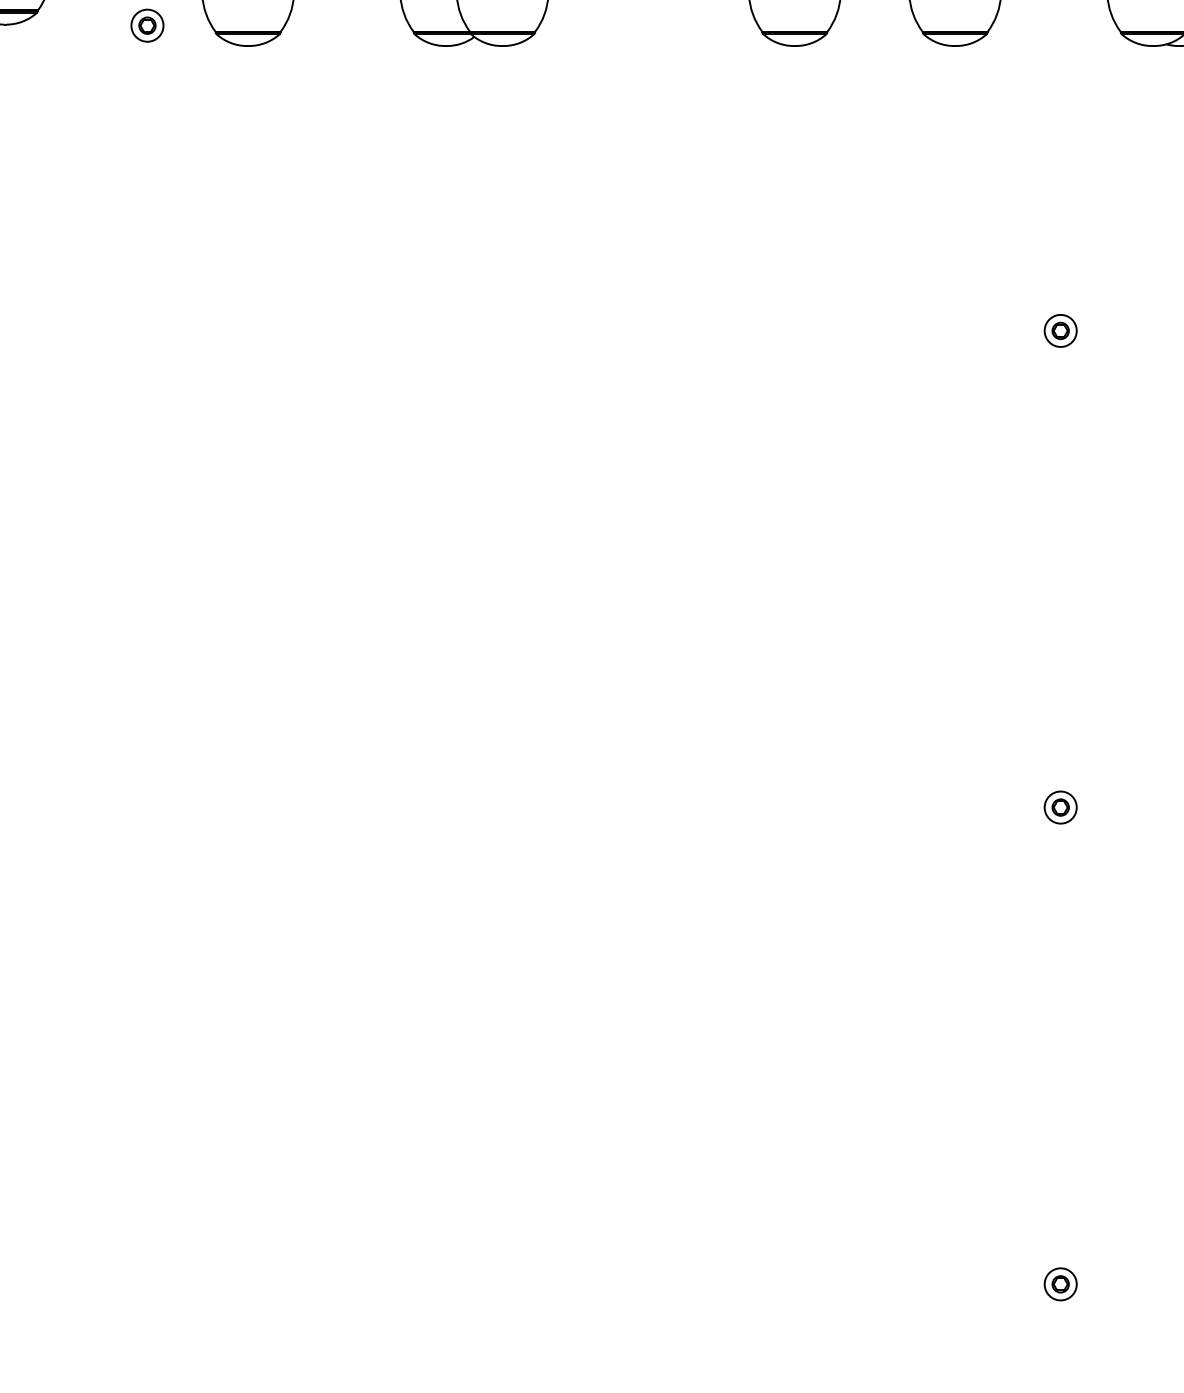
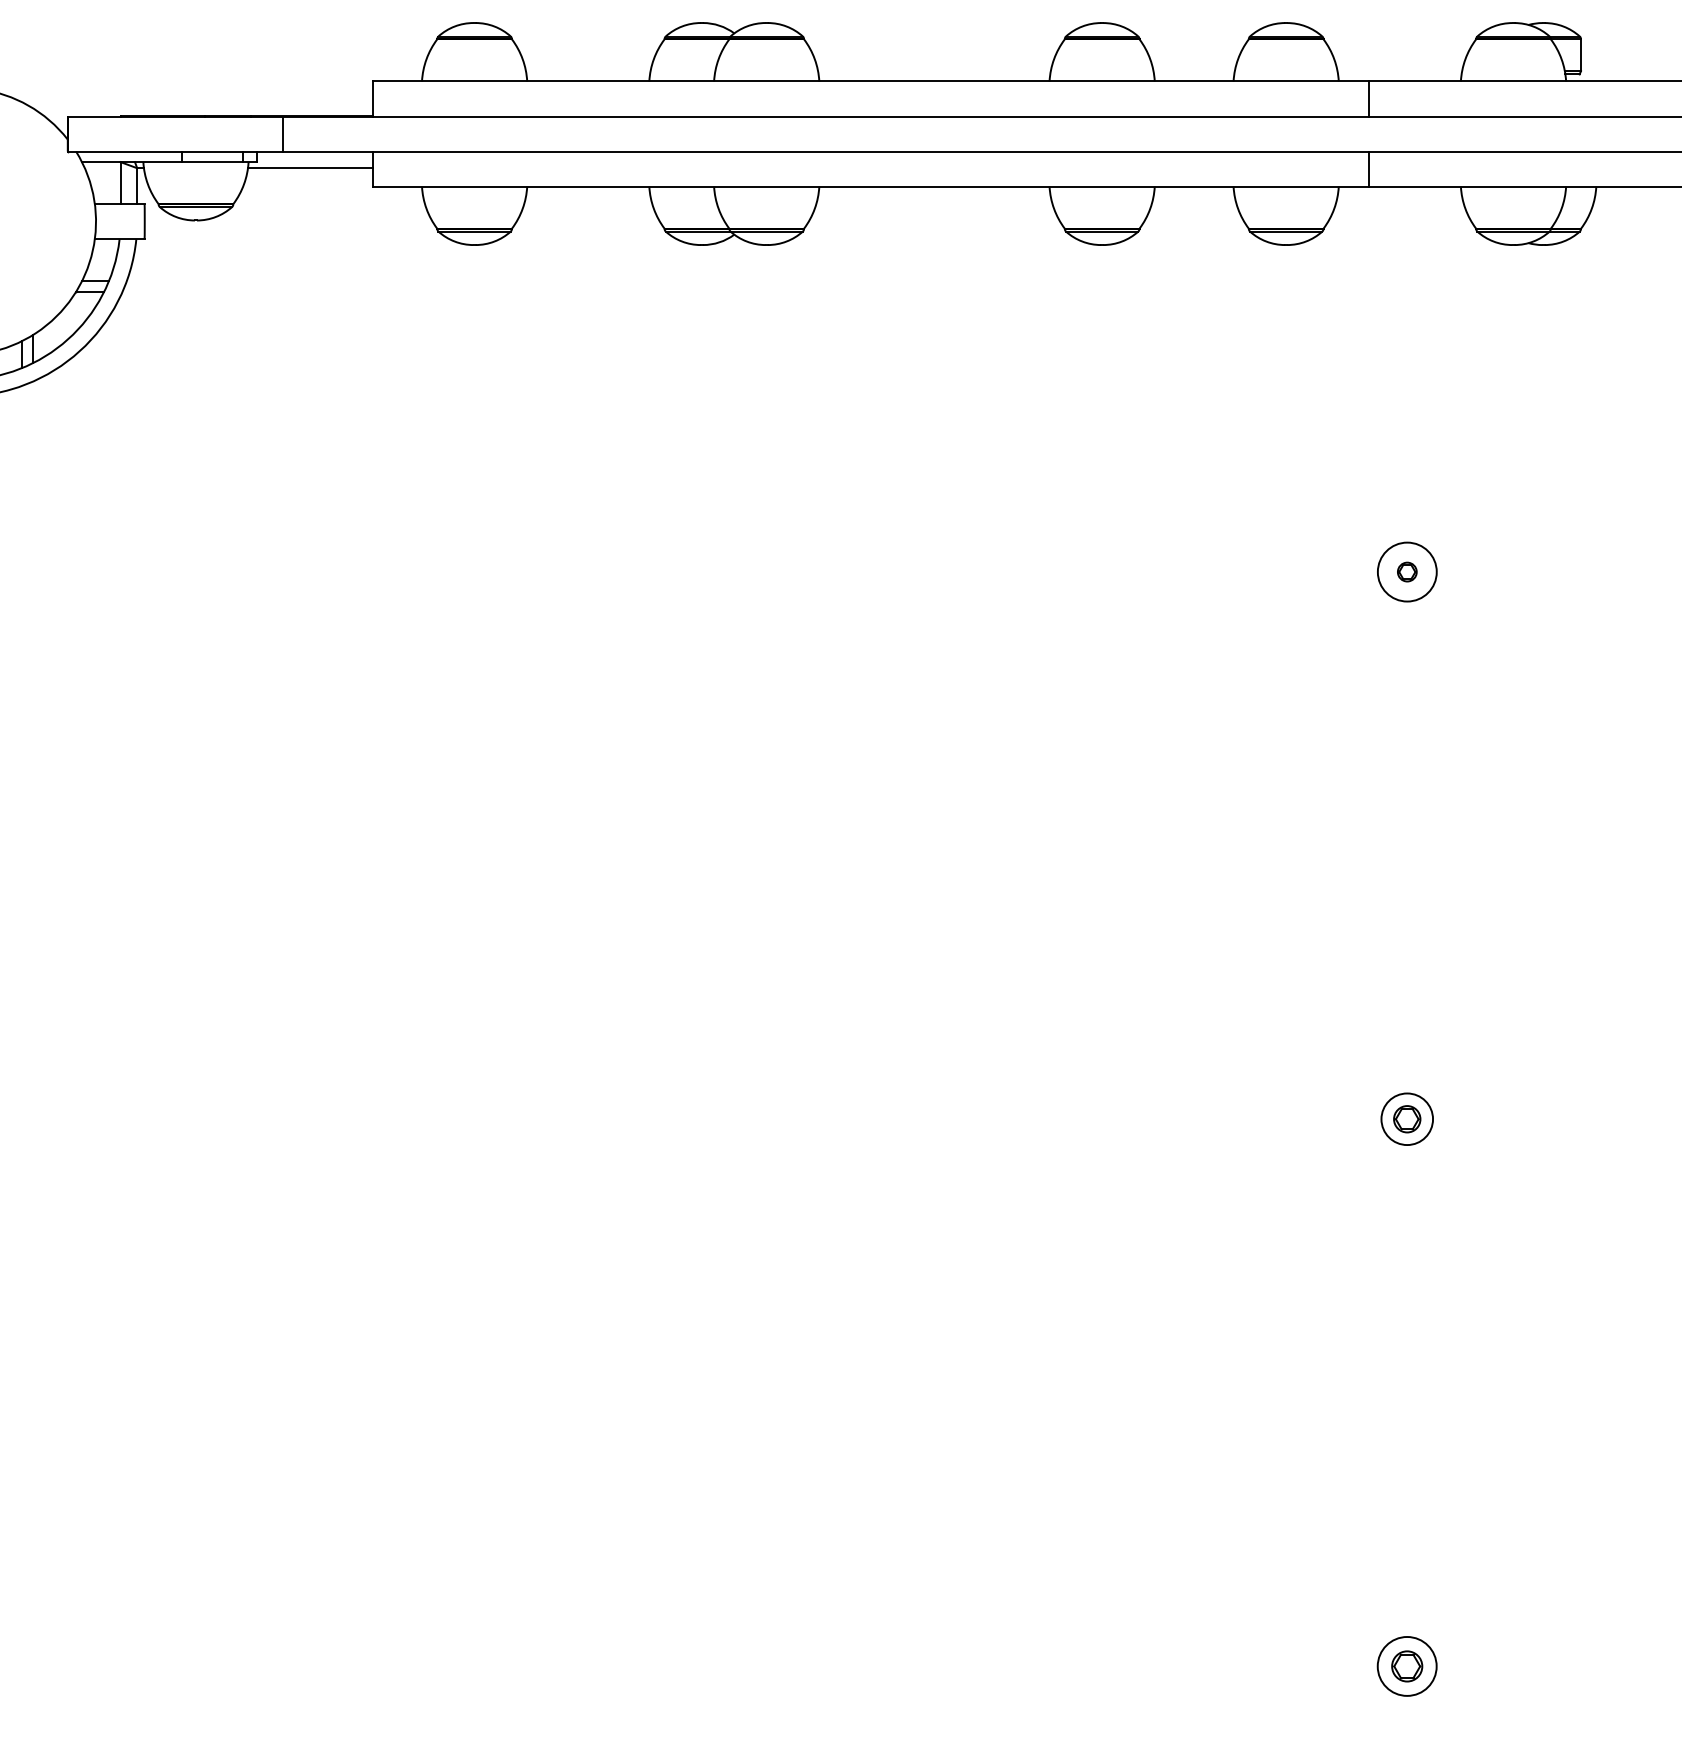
part: (146, 25) -> (358, 221), removed
circle: (1060, 330) -> (1406, 571), size x1.6
part: (1060, 806) -> (1407, 1118), size x1.4
part: (1060, 1284) -> (1407, 1666), size x1.6

